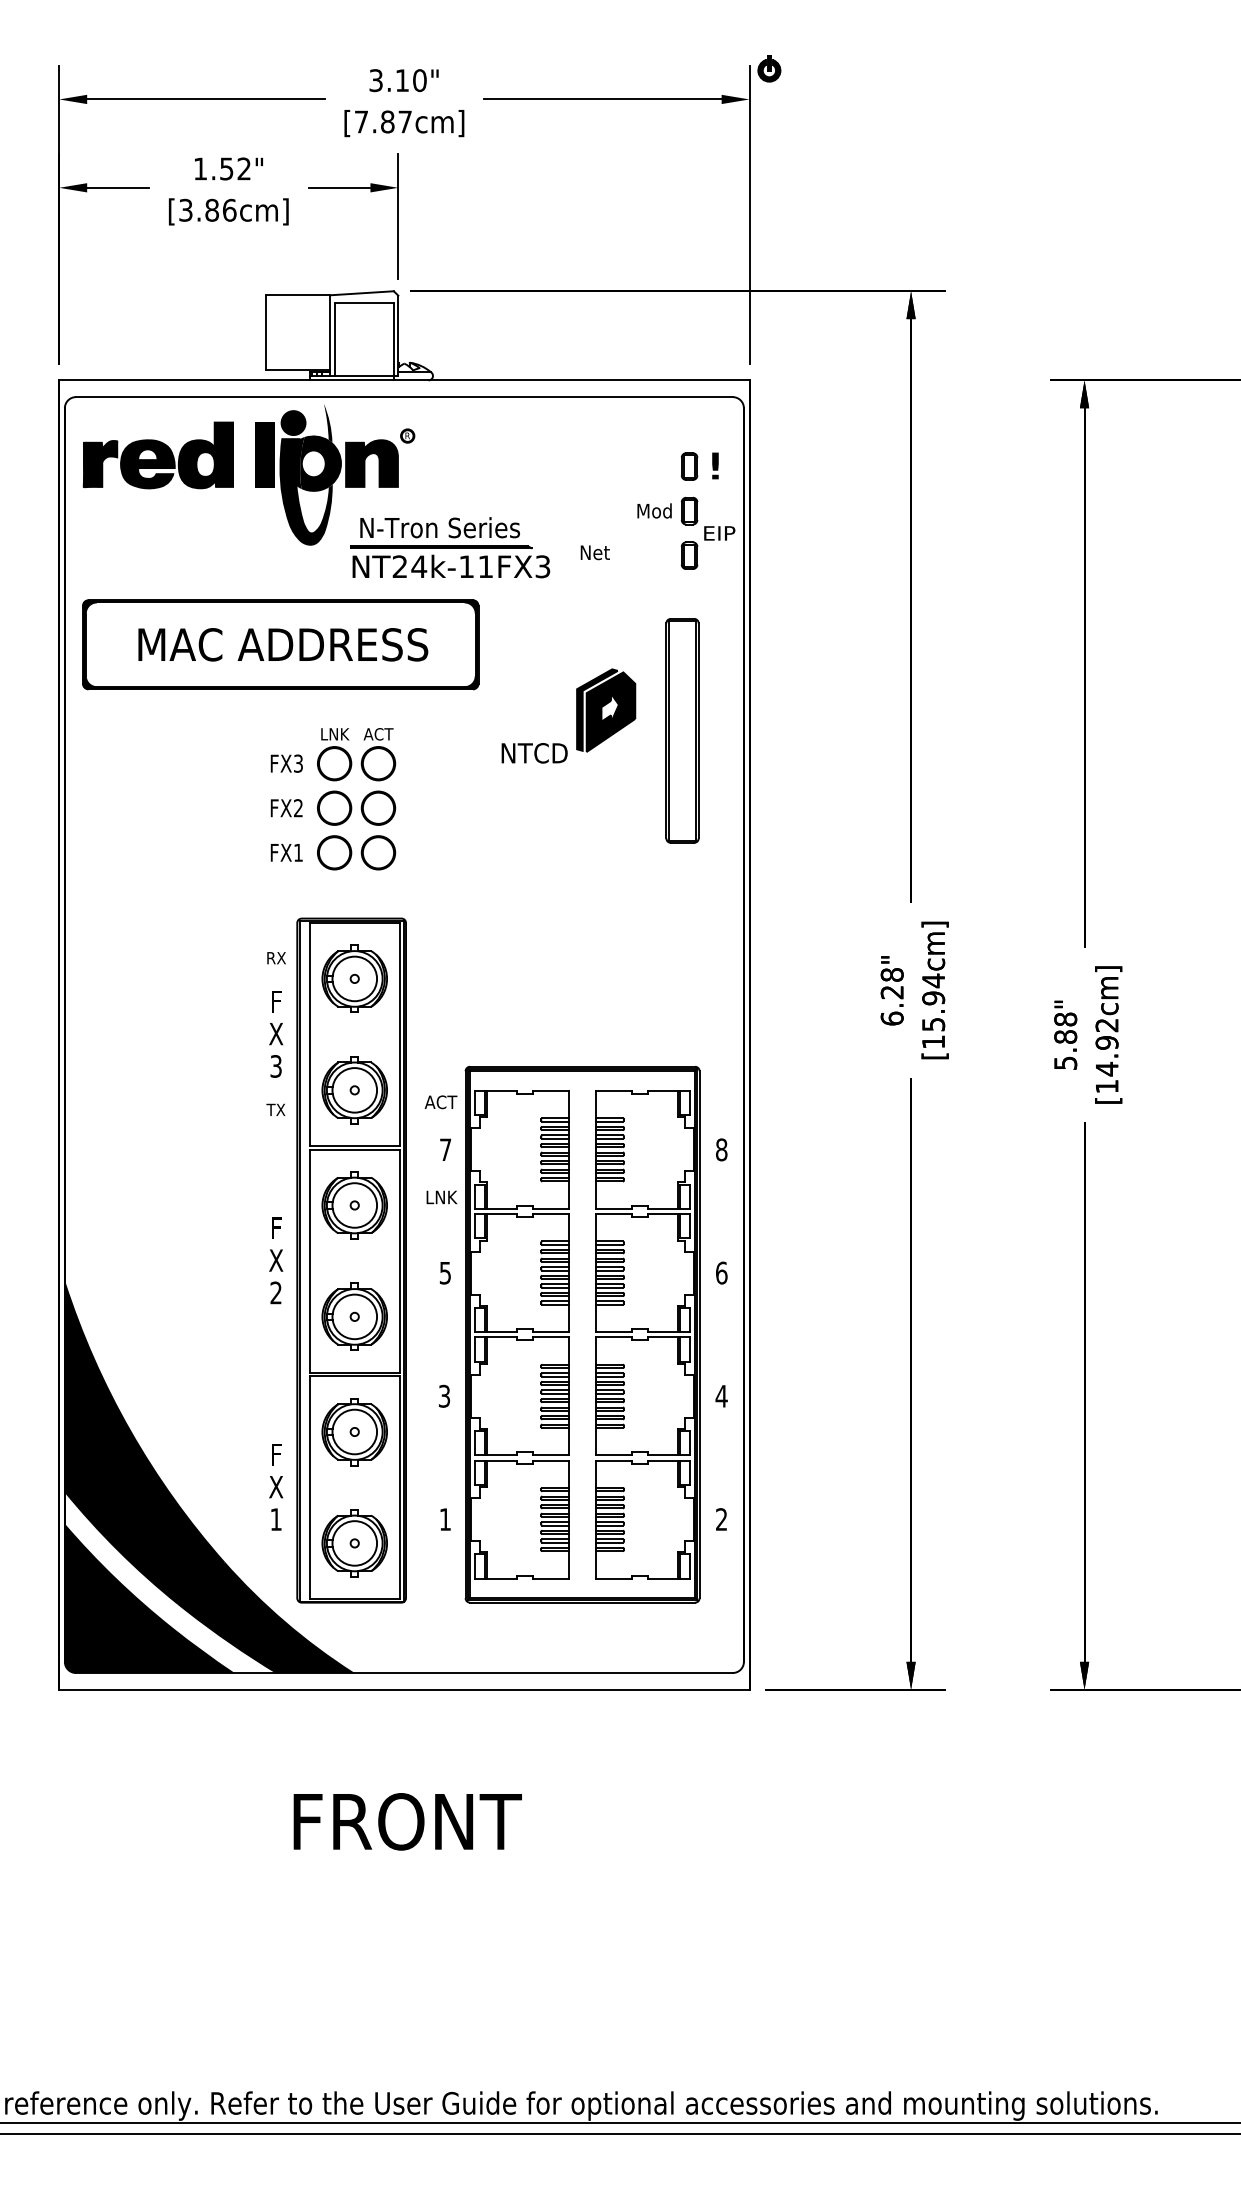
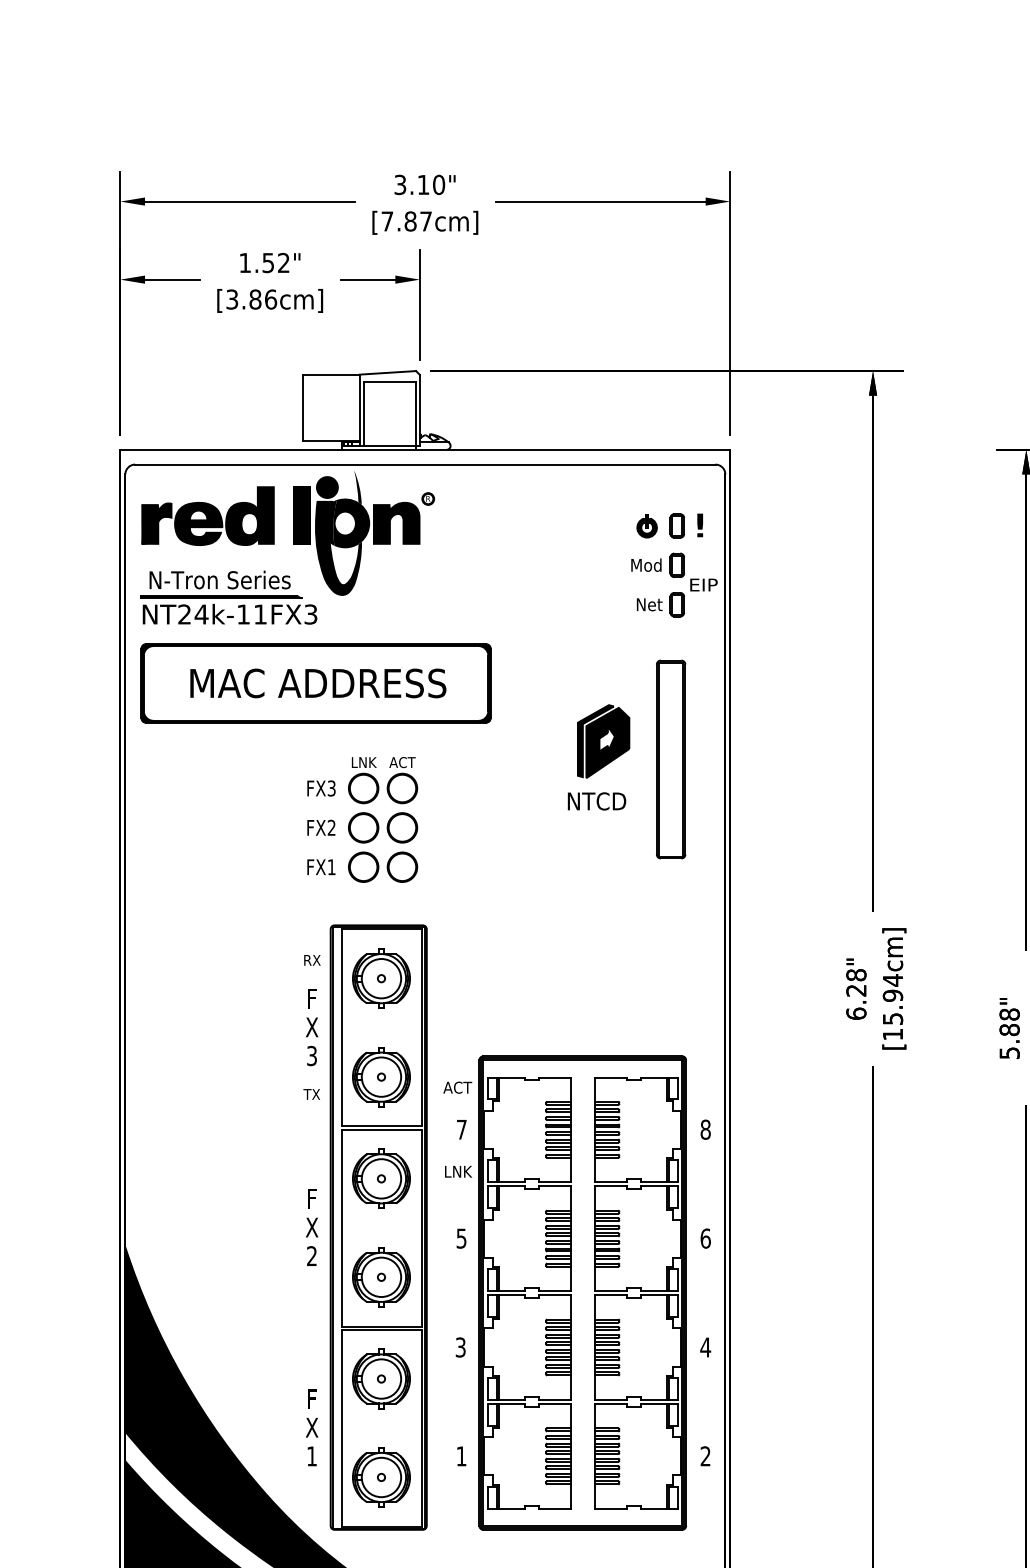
part: (769, 68) -> (647, 525), moved
part: (450, 547) -> (229, 597), moved
text: (594, 552) -> (648, 604), moved
text: (534, 753) -> (596, 801), moved

